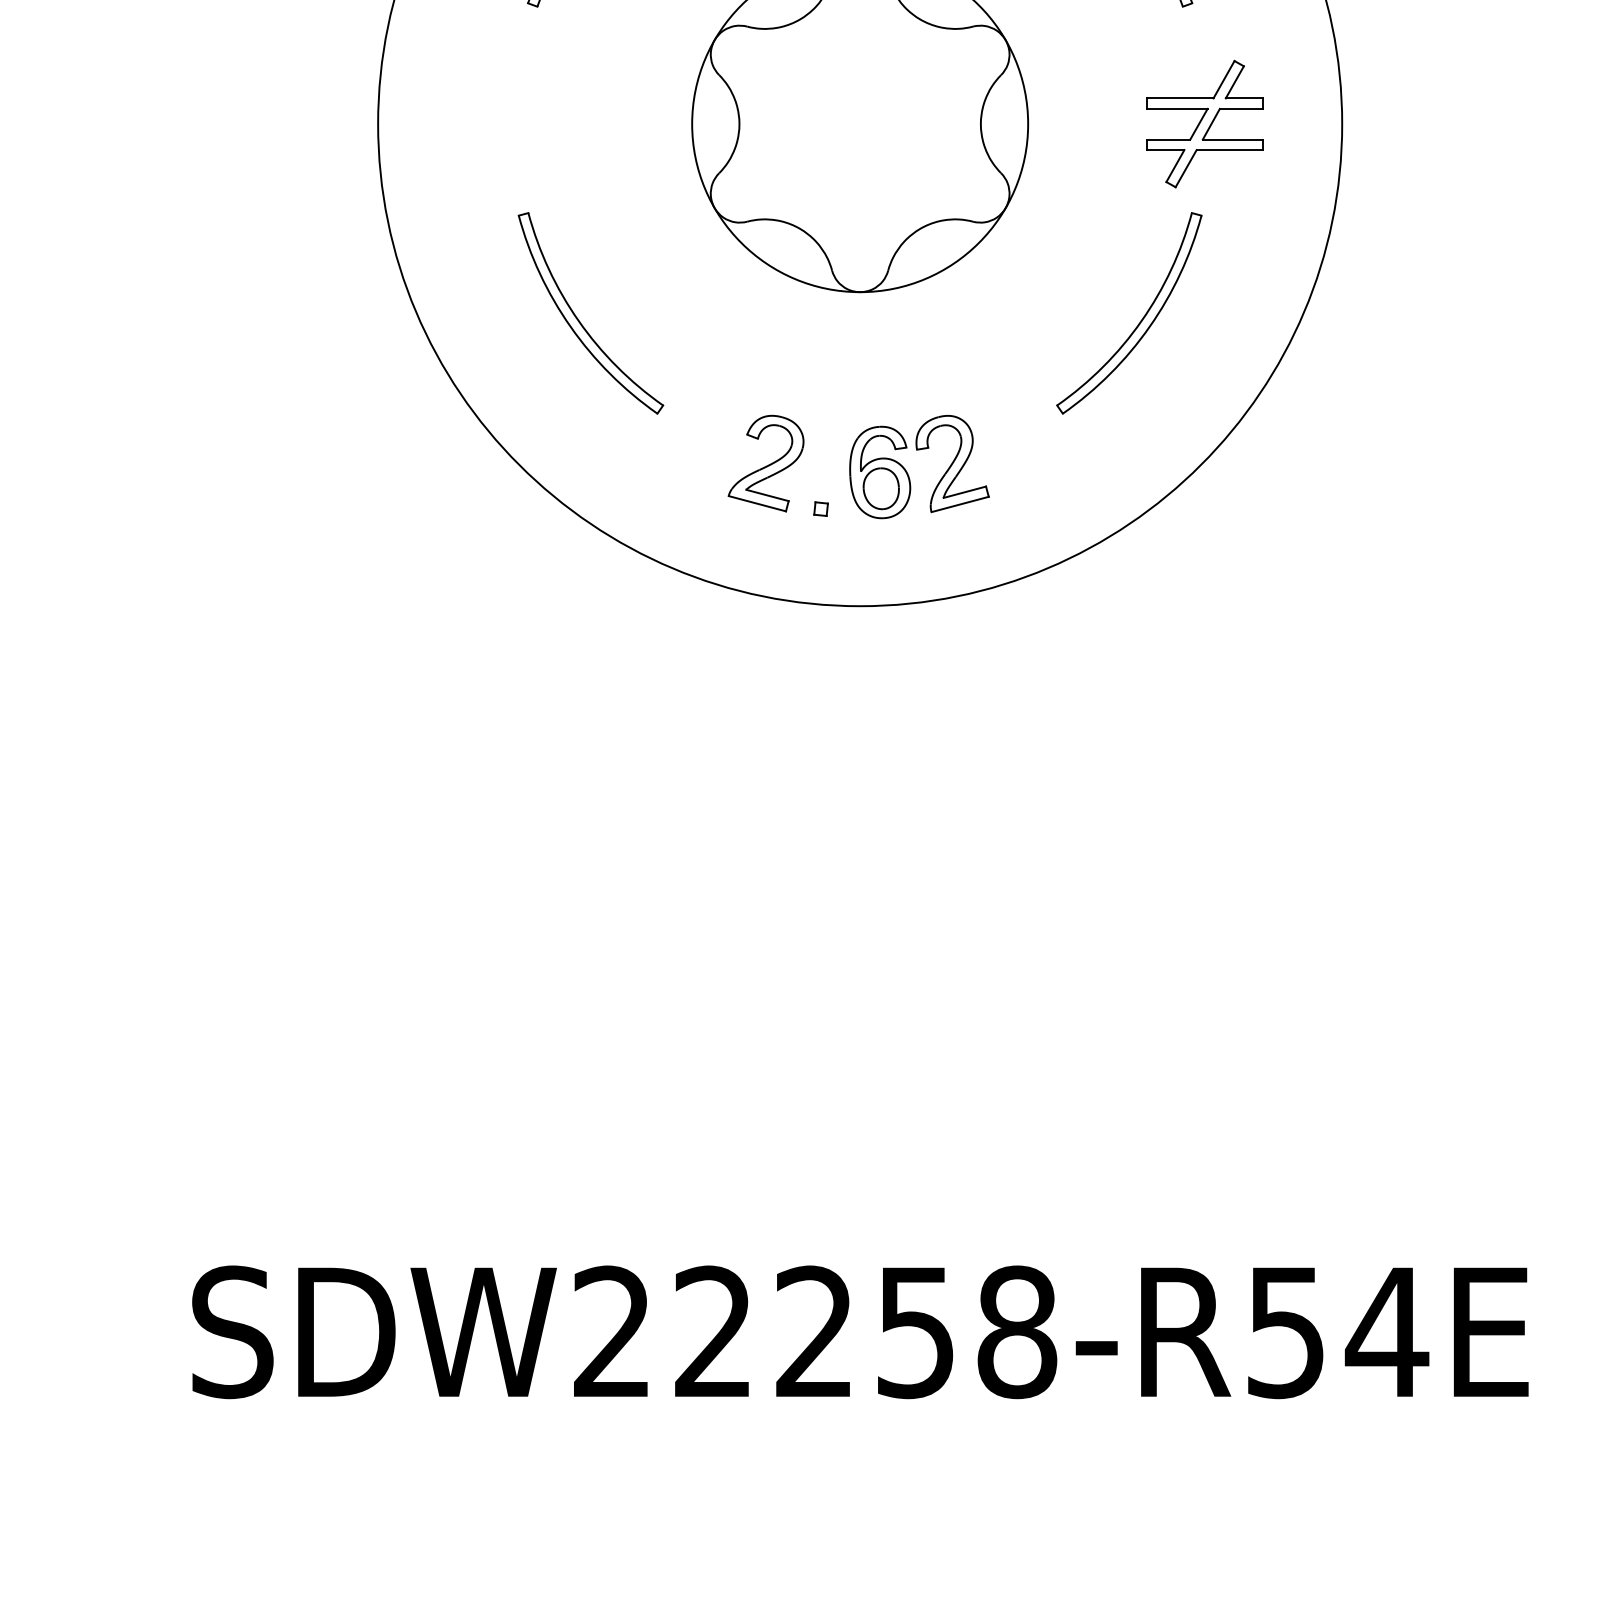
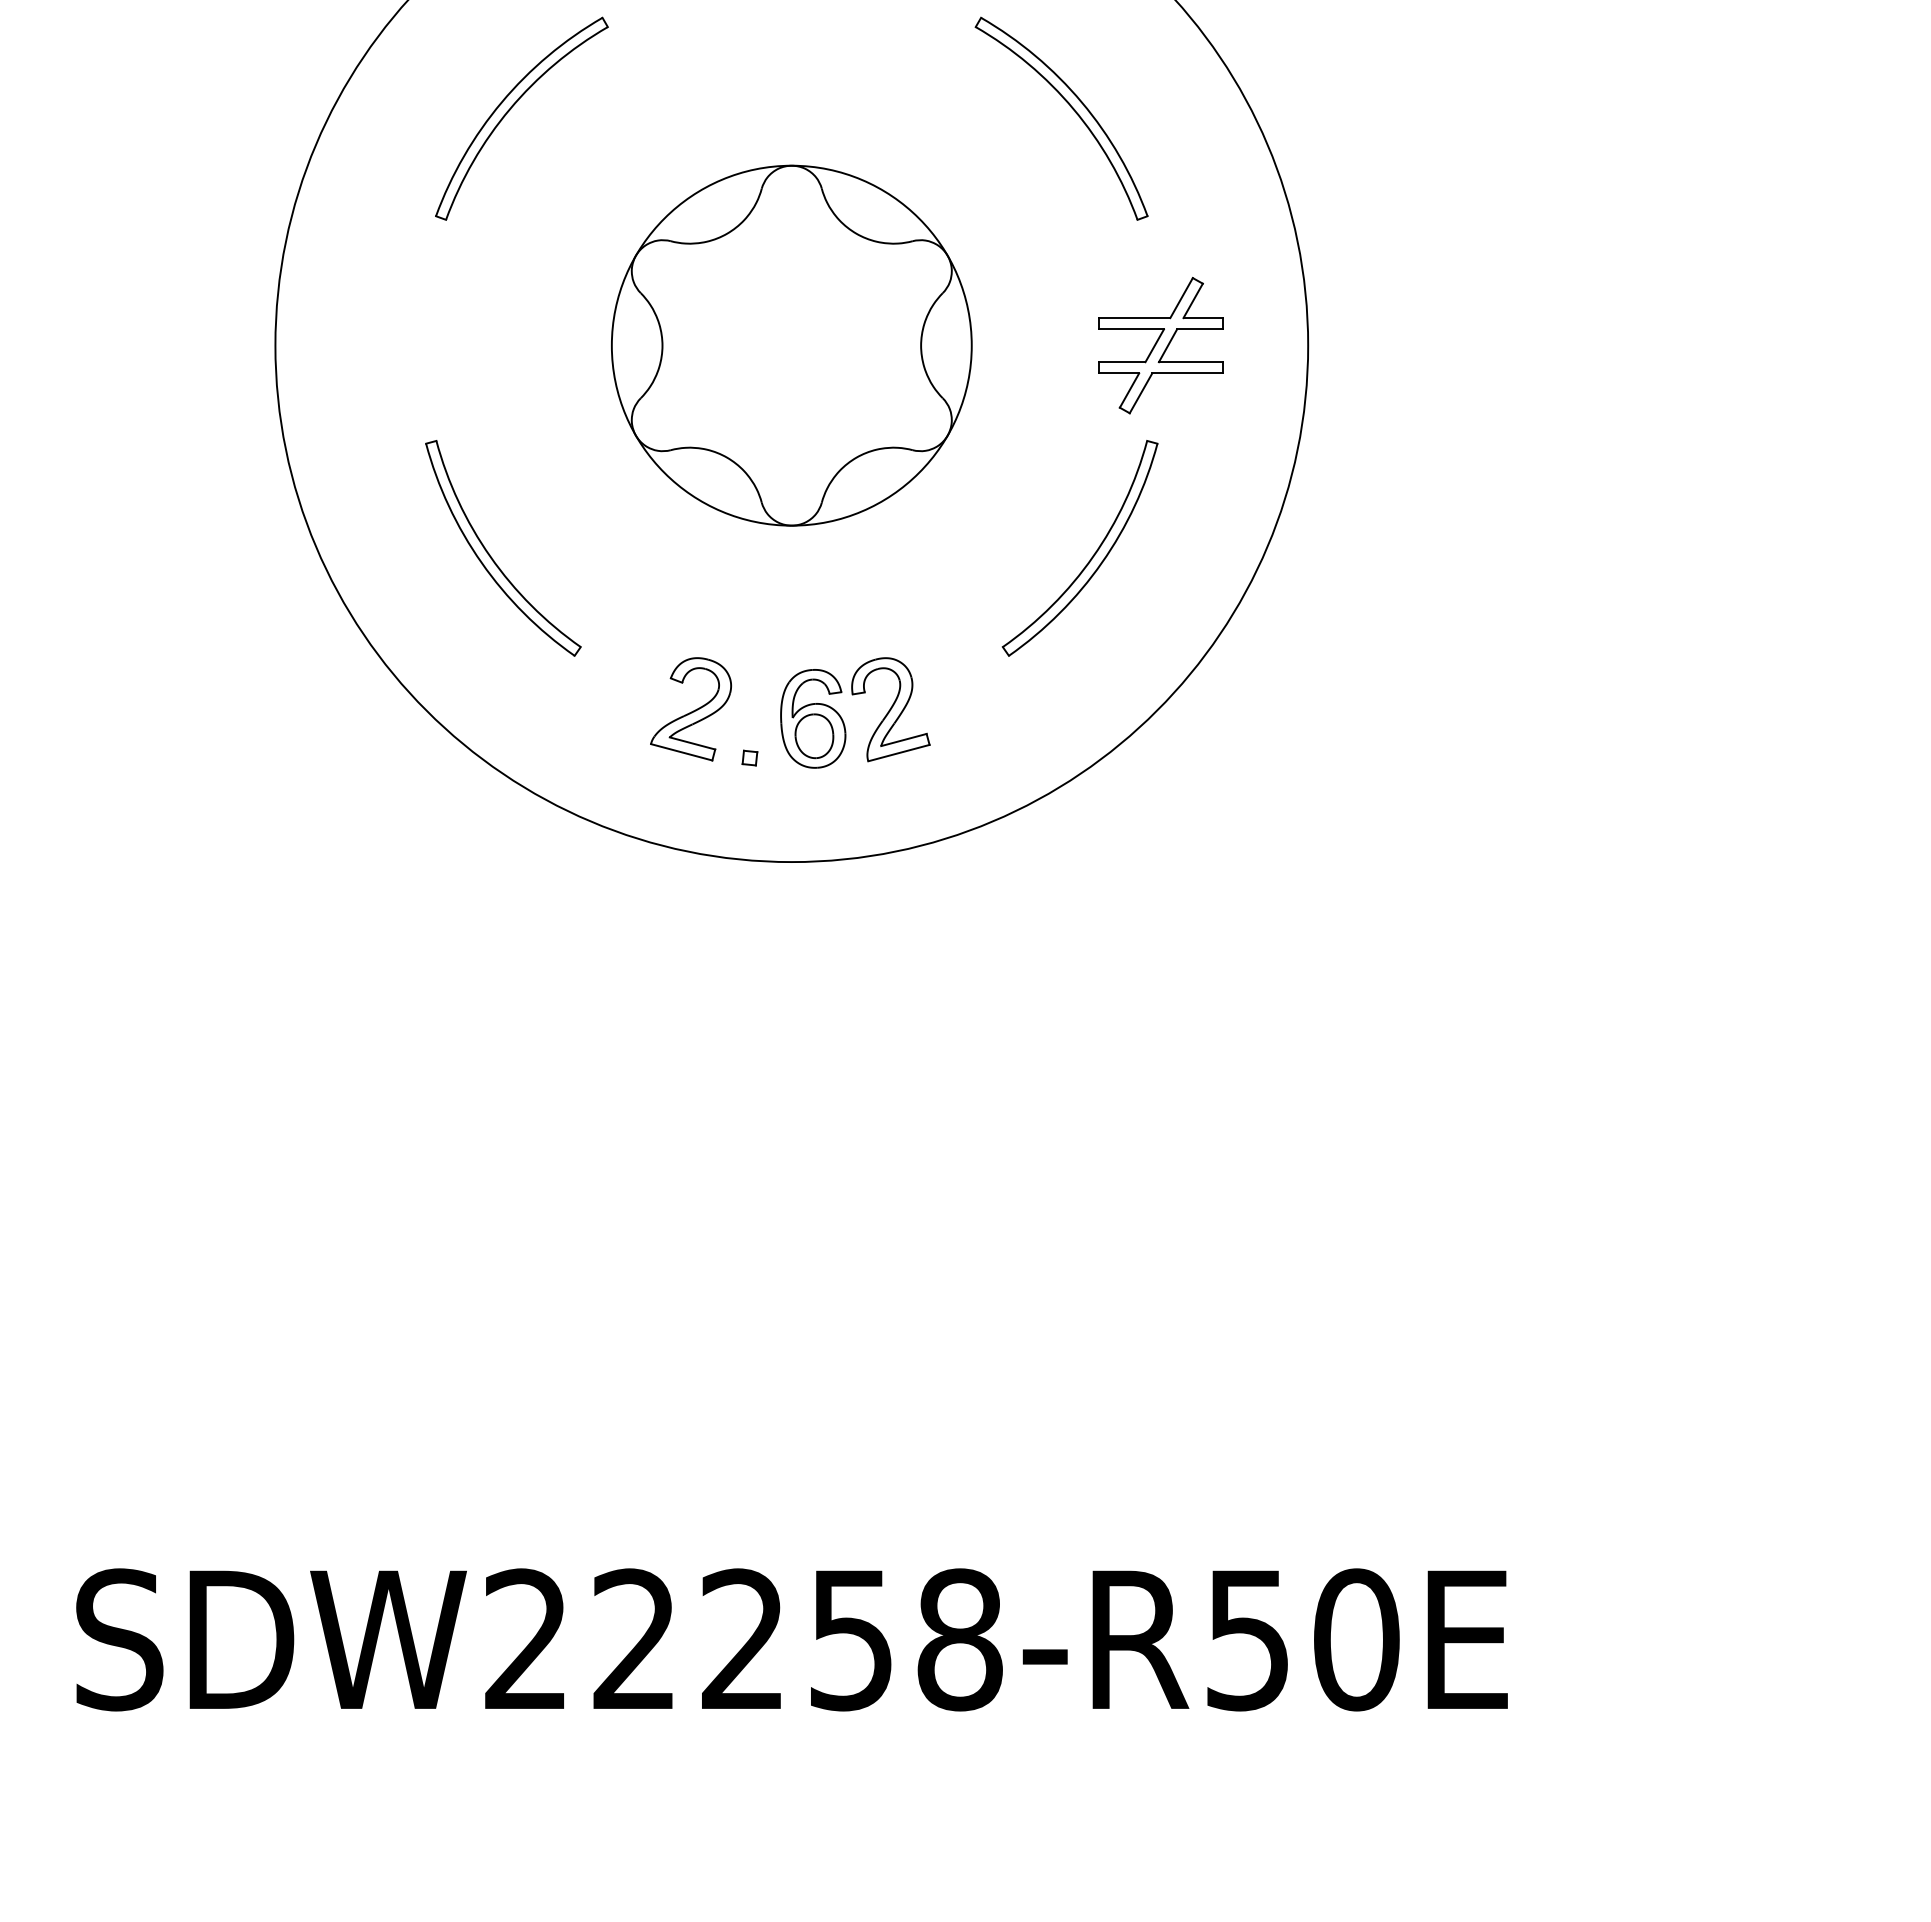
text: (1387, 1331) -> (1356, 1639), SDW22258-R54E -> SDW22258-R50E

